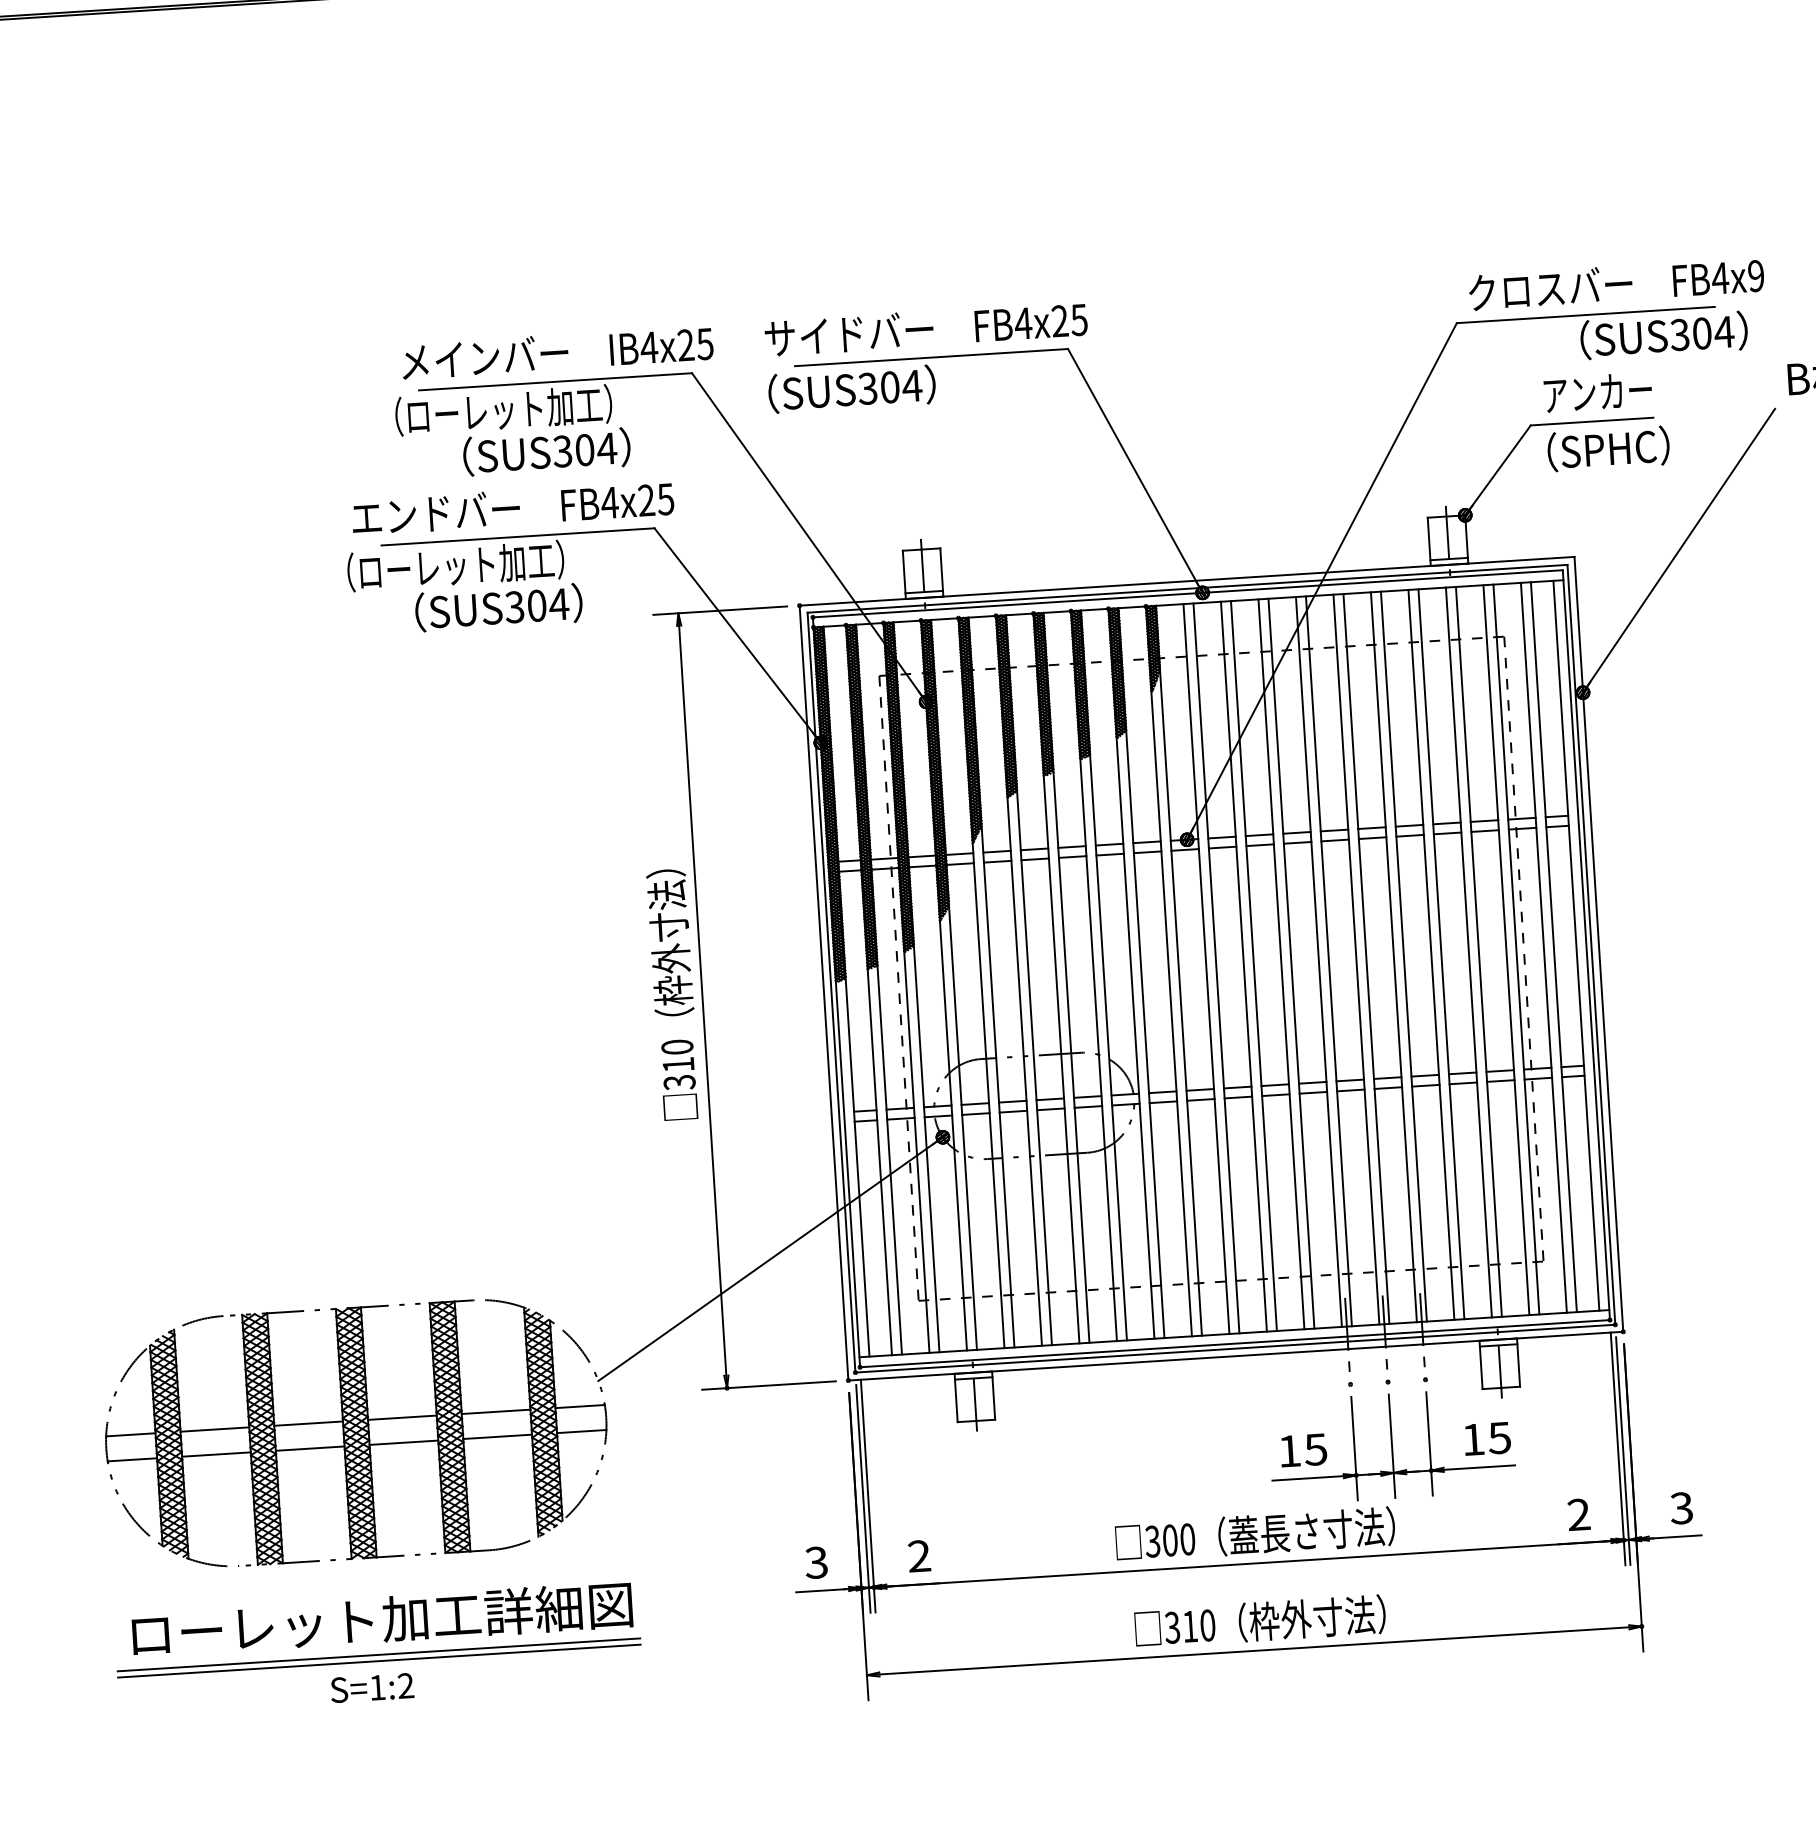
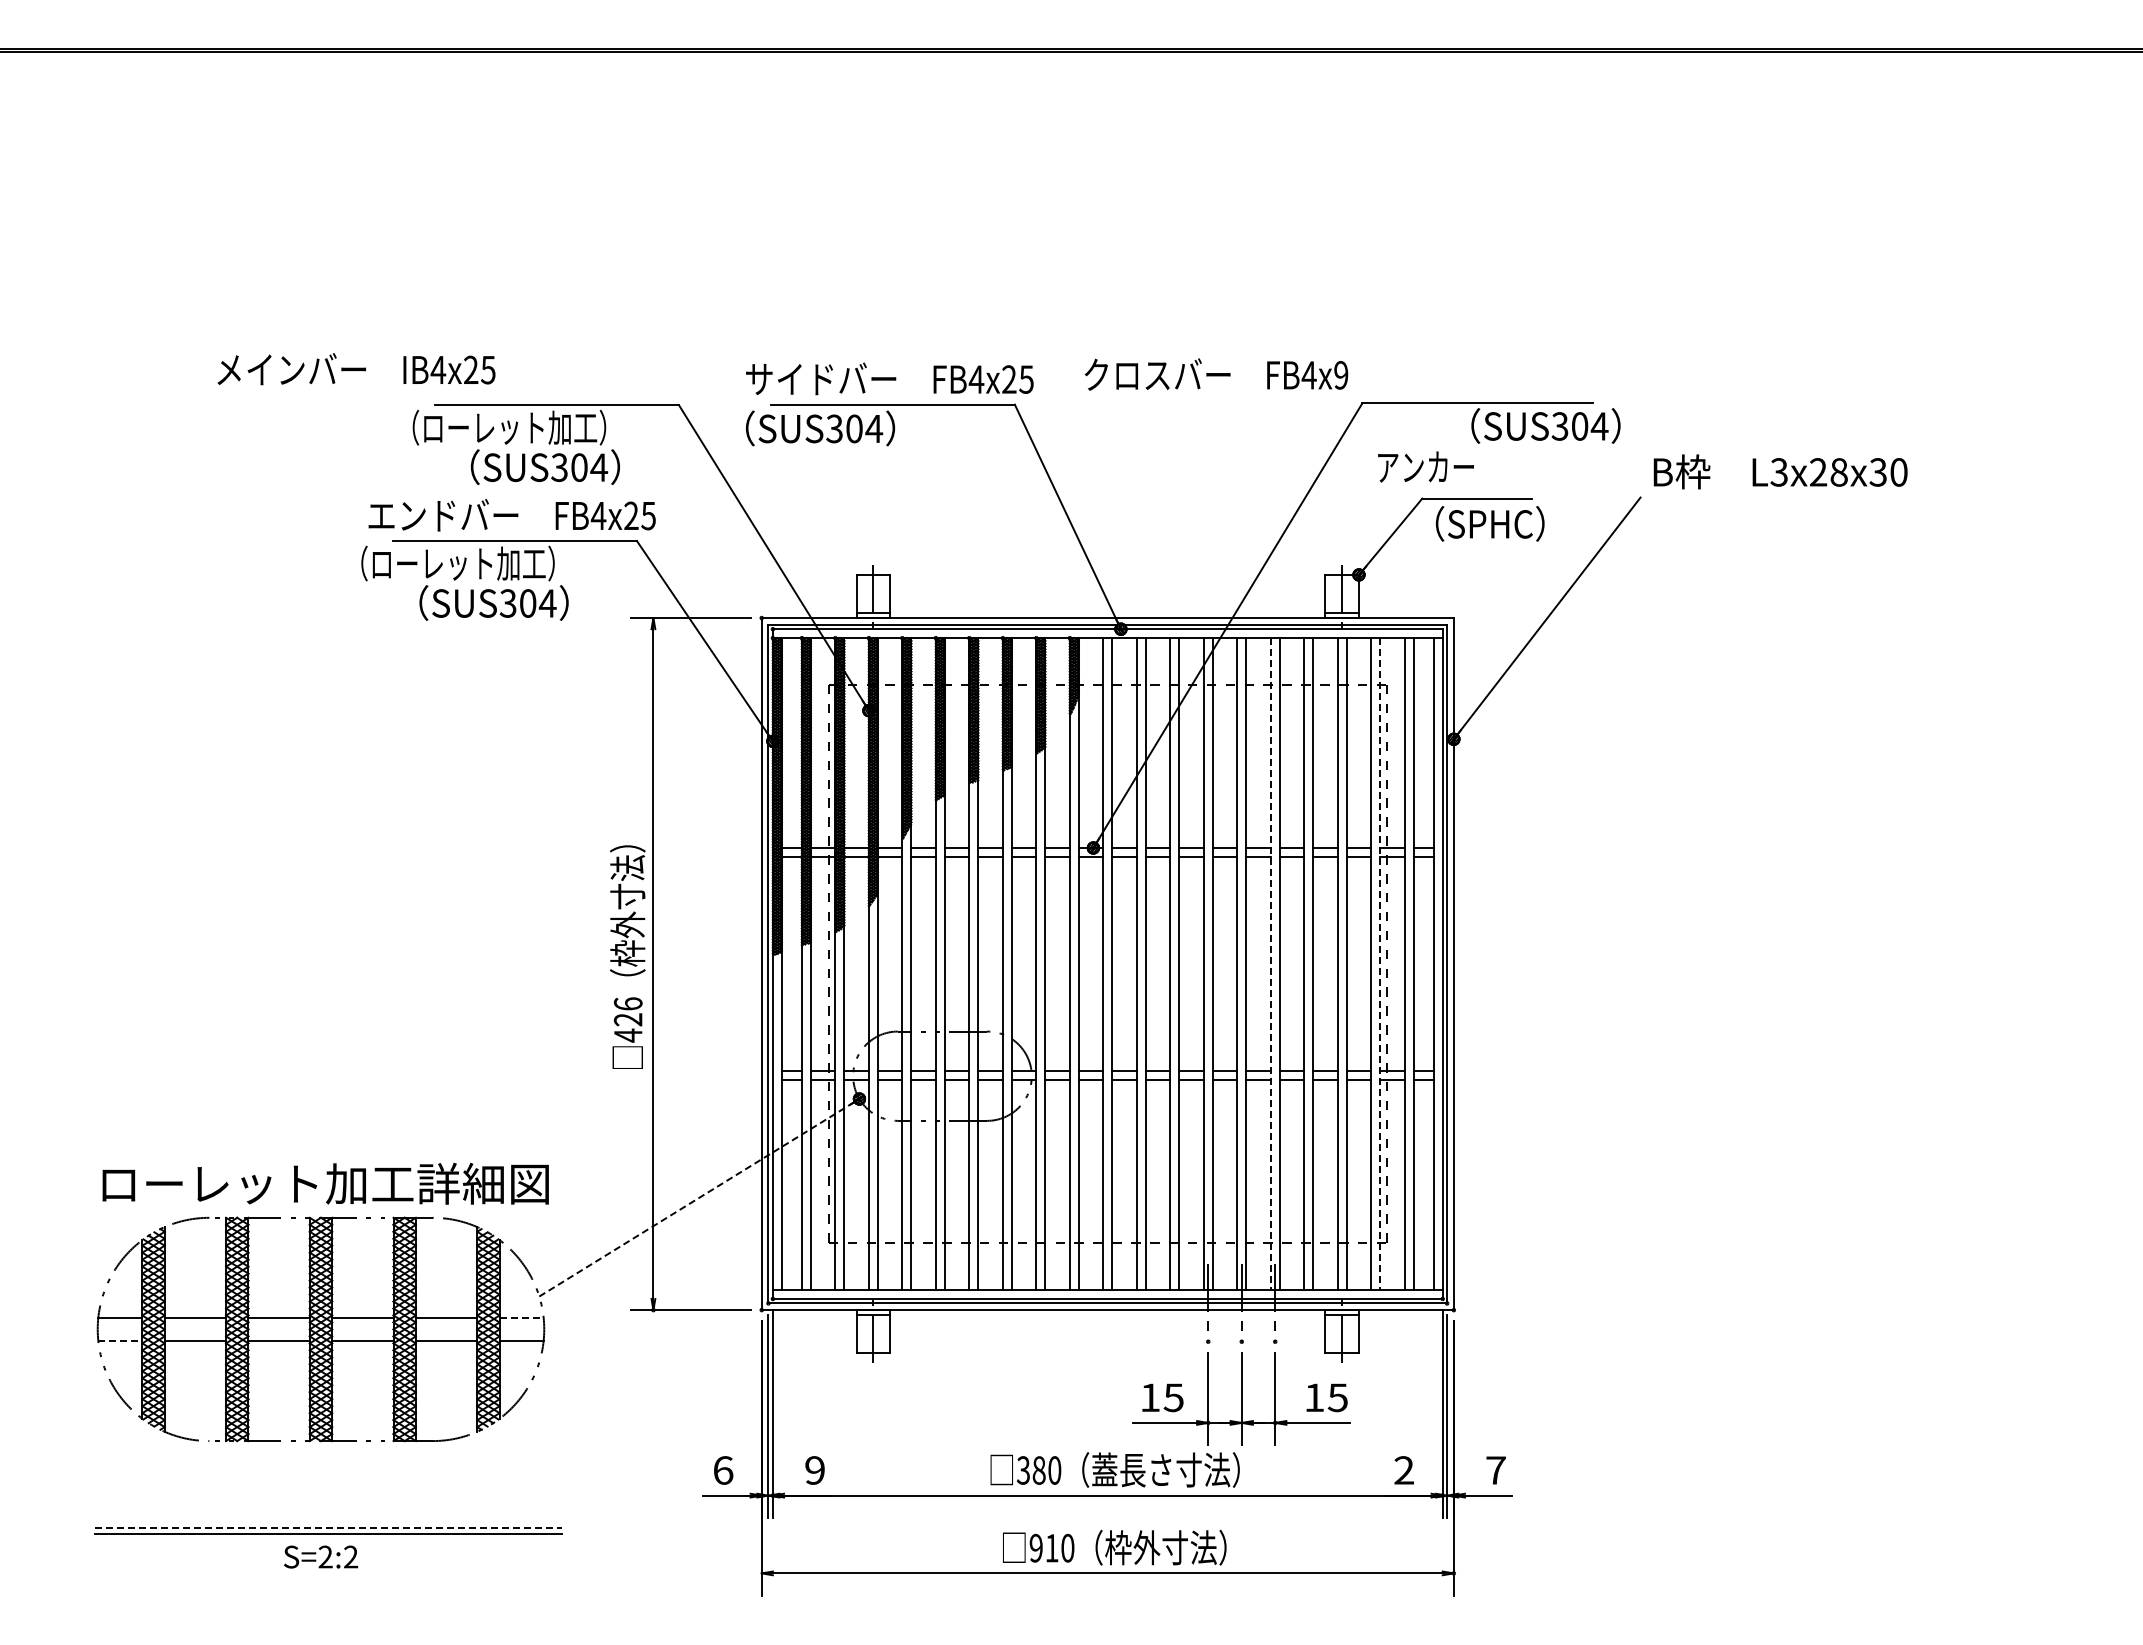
text: (1616, 283) -> (1216, 374), moved
text: (557, 352) -> (356, 369), moved
text: (1597, 391) -> (1425, 466), moved
line: (1516, 949) -> (1380, 964), solid -> dashed
line: (1393, 957) -> (1270, 964), solid -> dashed
text: (677, 1064) -> (627, 1019), 310 -> 426
line: (769, 1260) -> (698, 1198), solid -> dashed
line: (581, 1406) -> (522, 1318), solid -> dashed
line: (132, 1459) -> (120, 1340), solid -> dashed
text: (1681, 1508) -> (1495, 1470), 3 -> 7
text: (1169, 1540) -> (1038, 1470), 300 -> 380
text: (918, 1556) -> (814, 1470), 2 -> 9
text: (816, 1562) -> (723, 1470), 3 -> 6
text: (382, 1619) -> (325, 1183), moved
text: (1171, 1628) -> (1035, 1548), 310 -> 910
line: (379, 1654) -> (329, 1527), solid -> dashed
text: (377, 1687) -> (325, 1556), S=1:2 -> S=2:2

